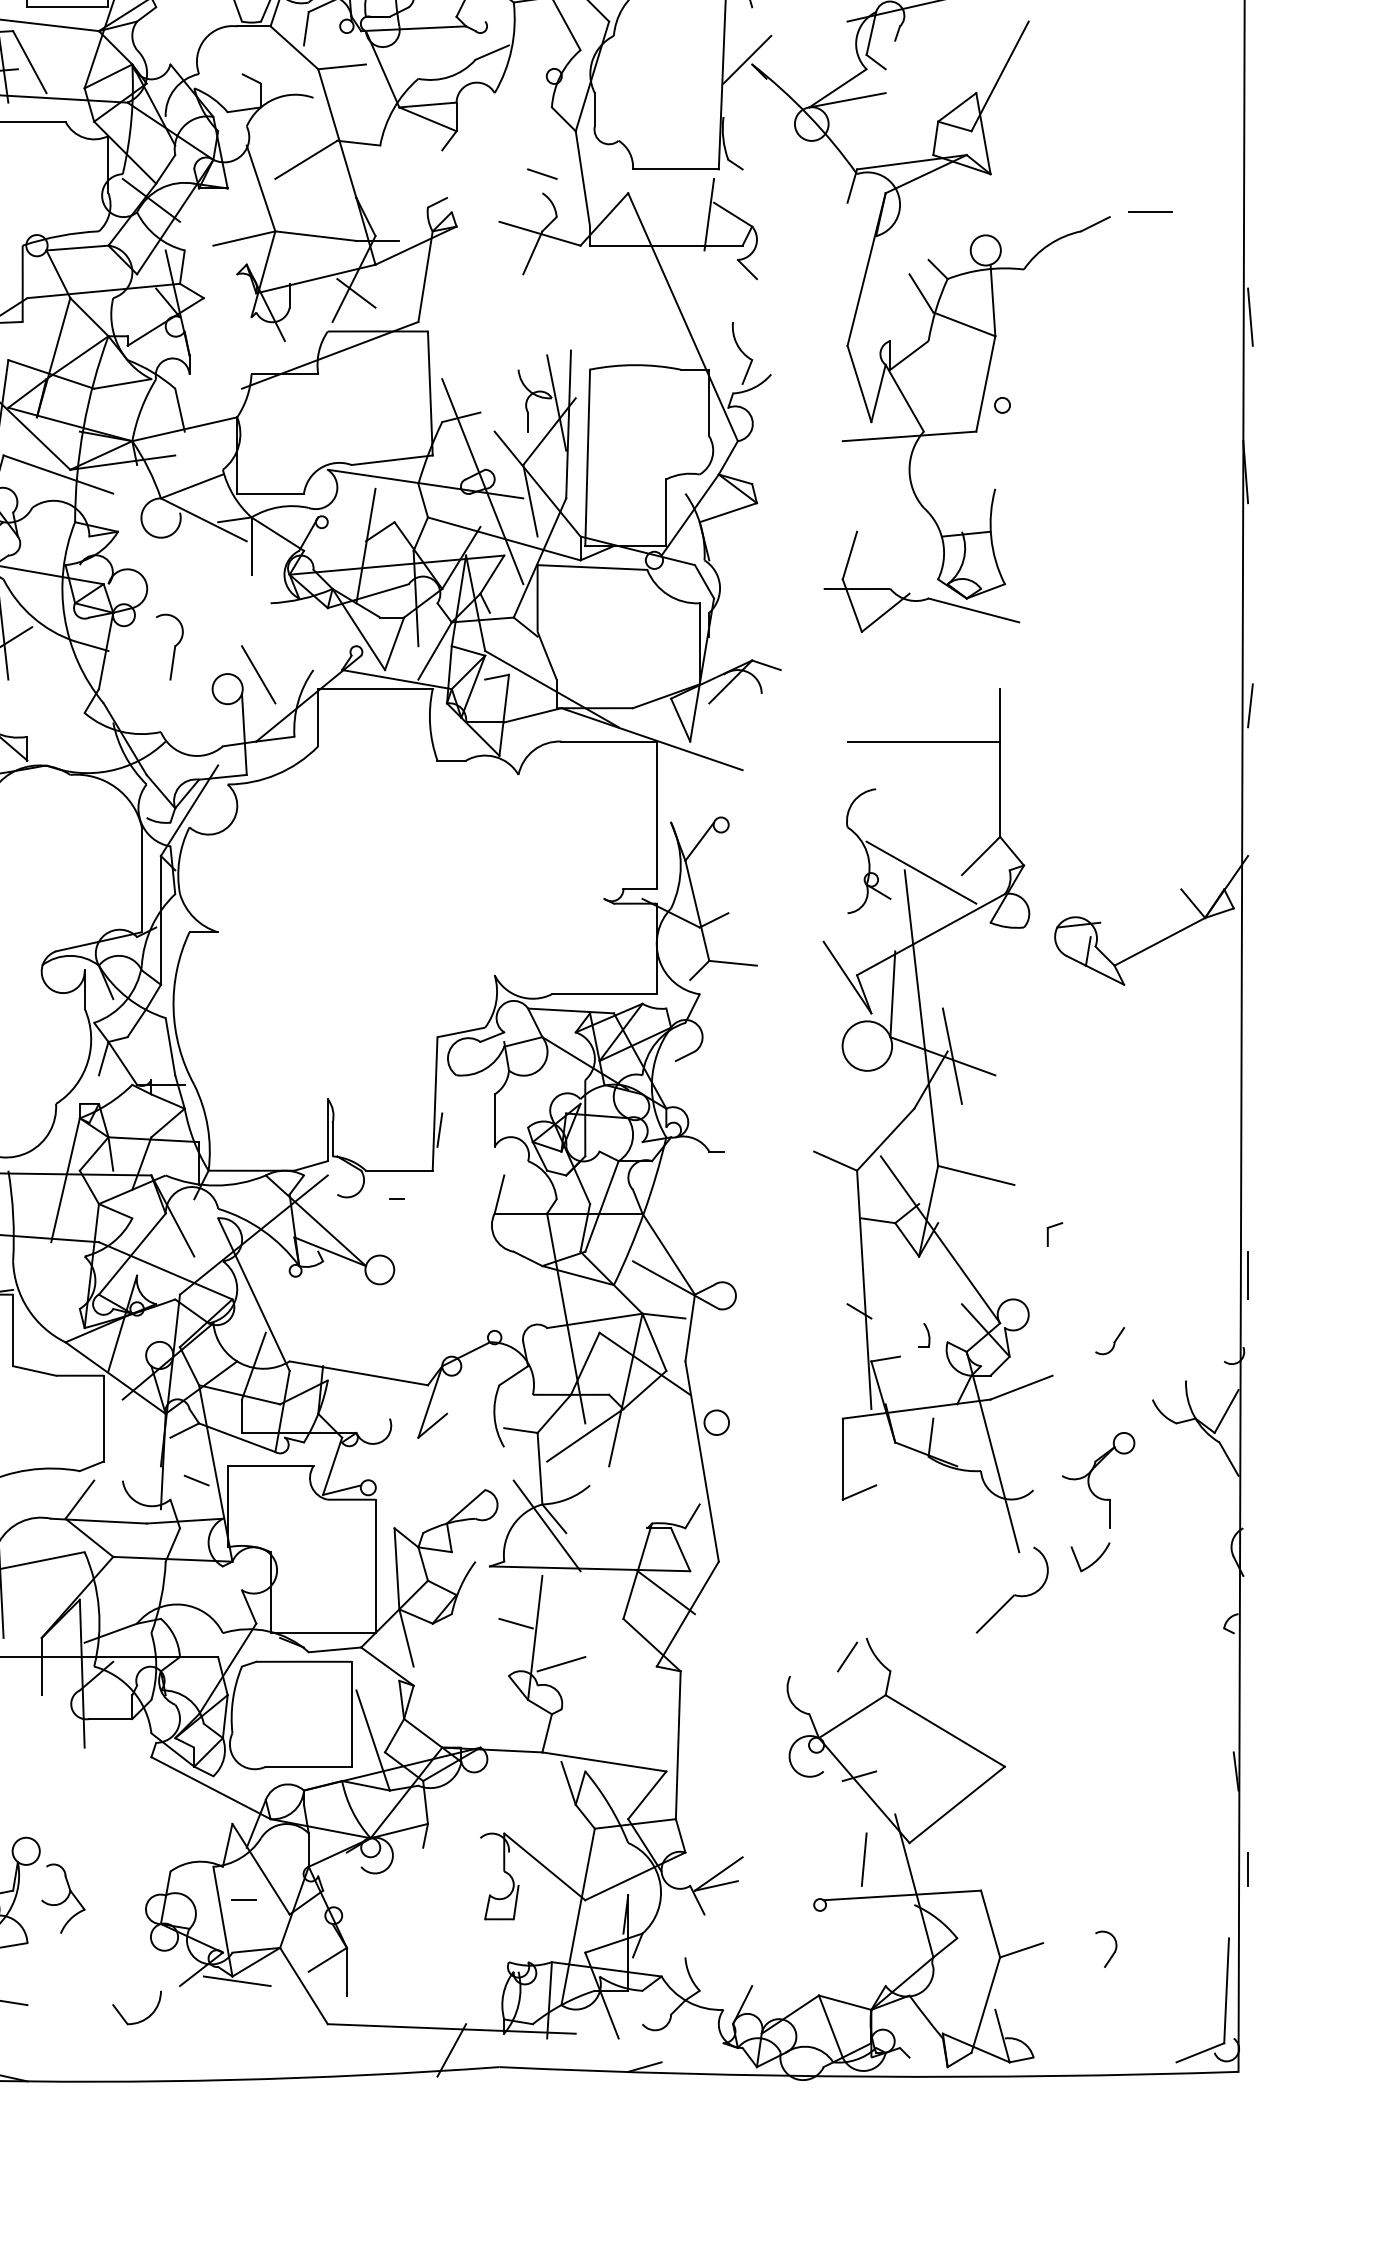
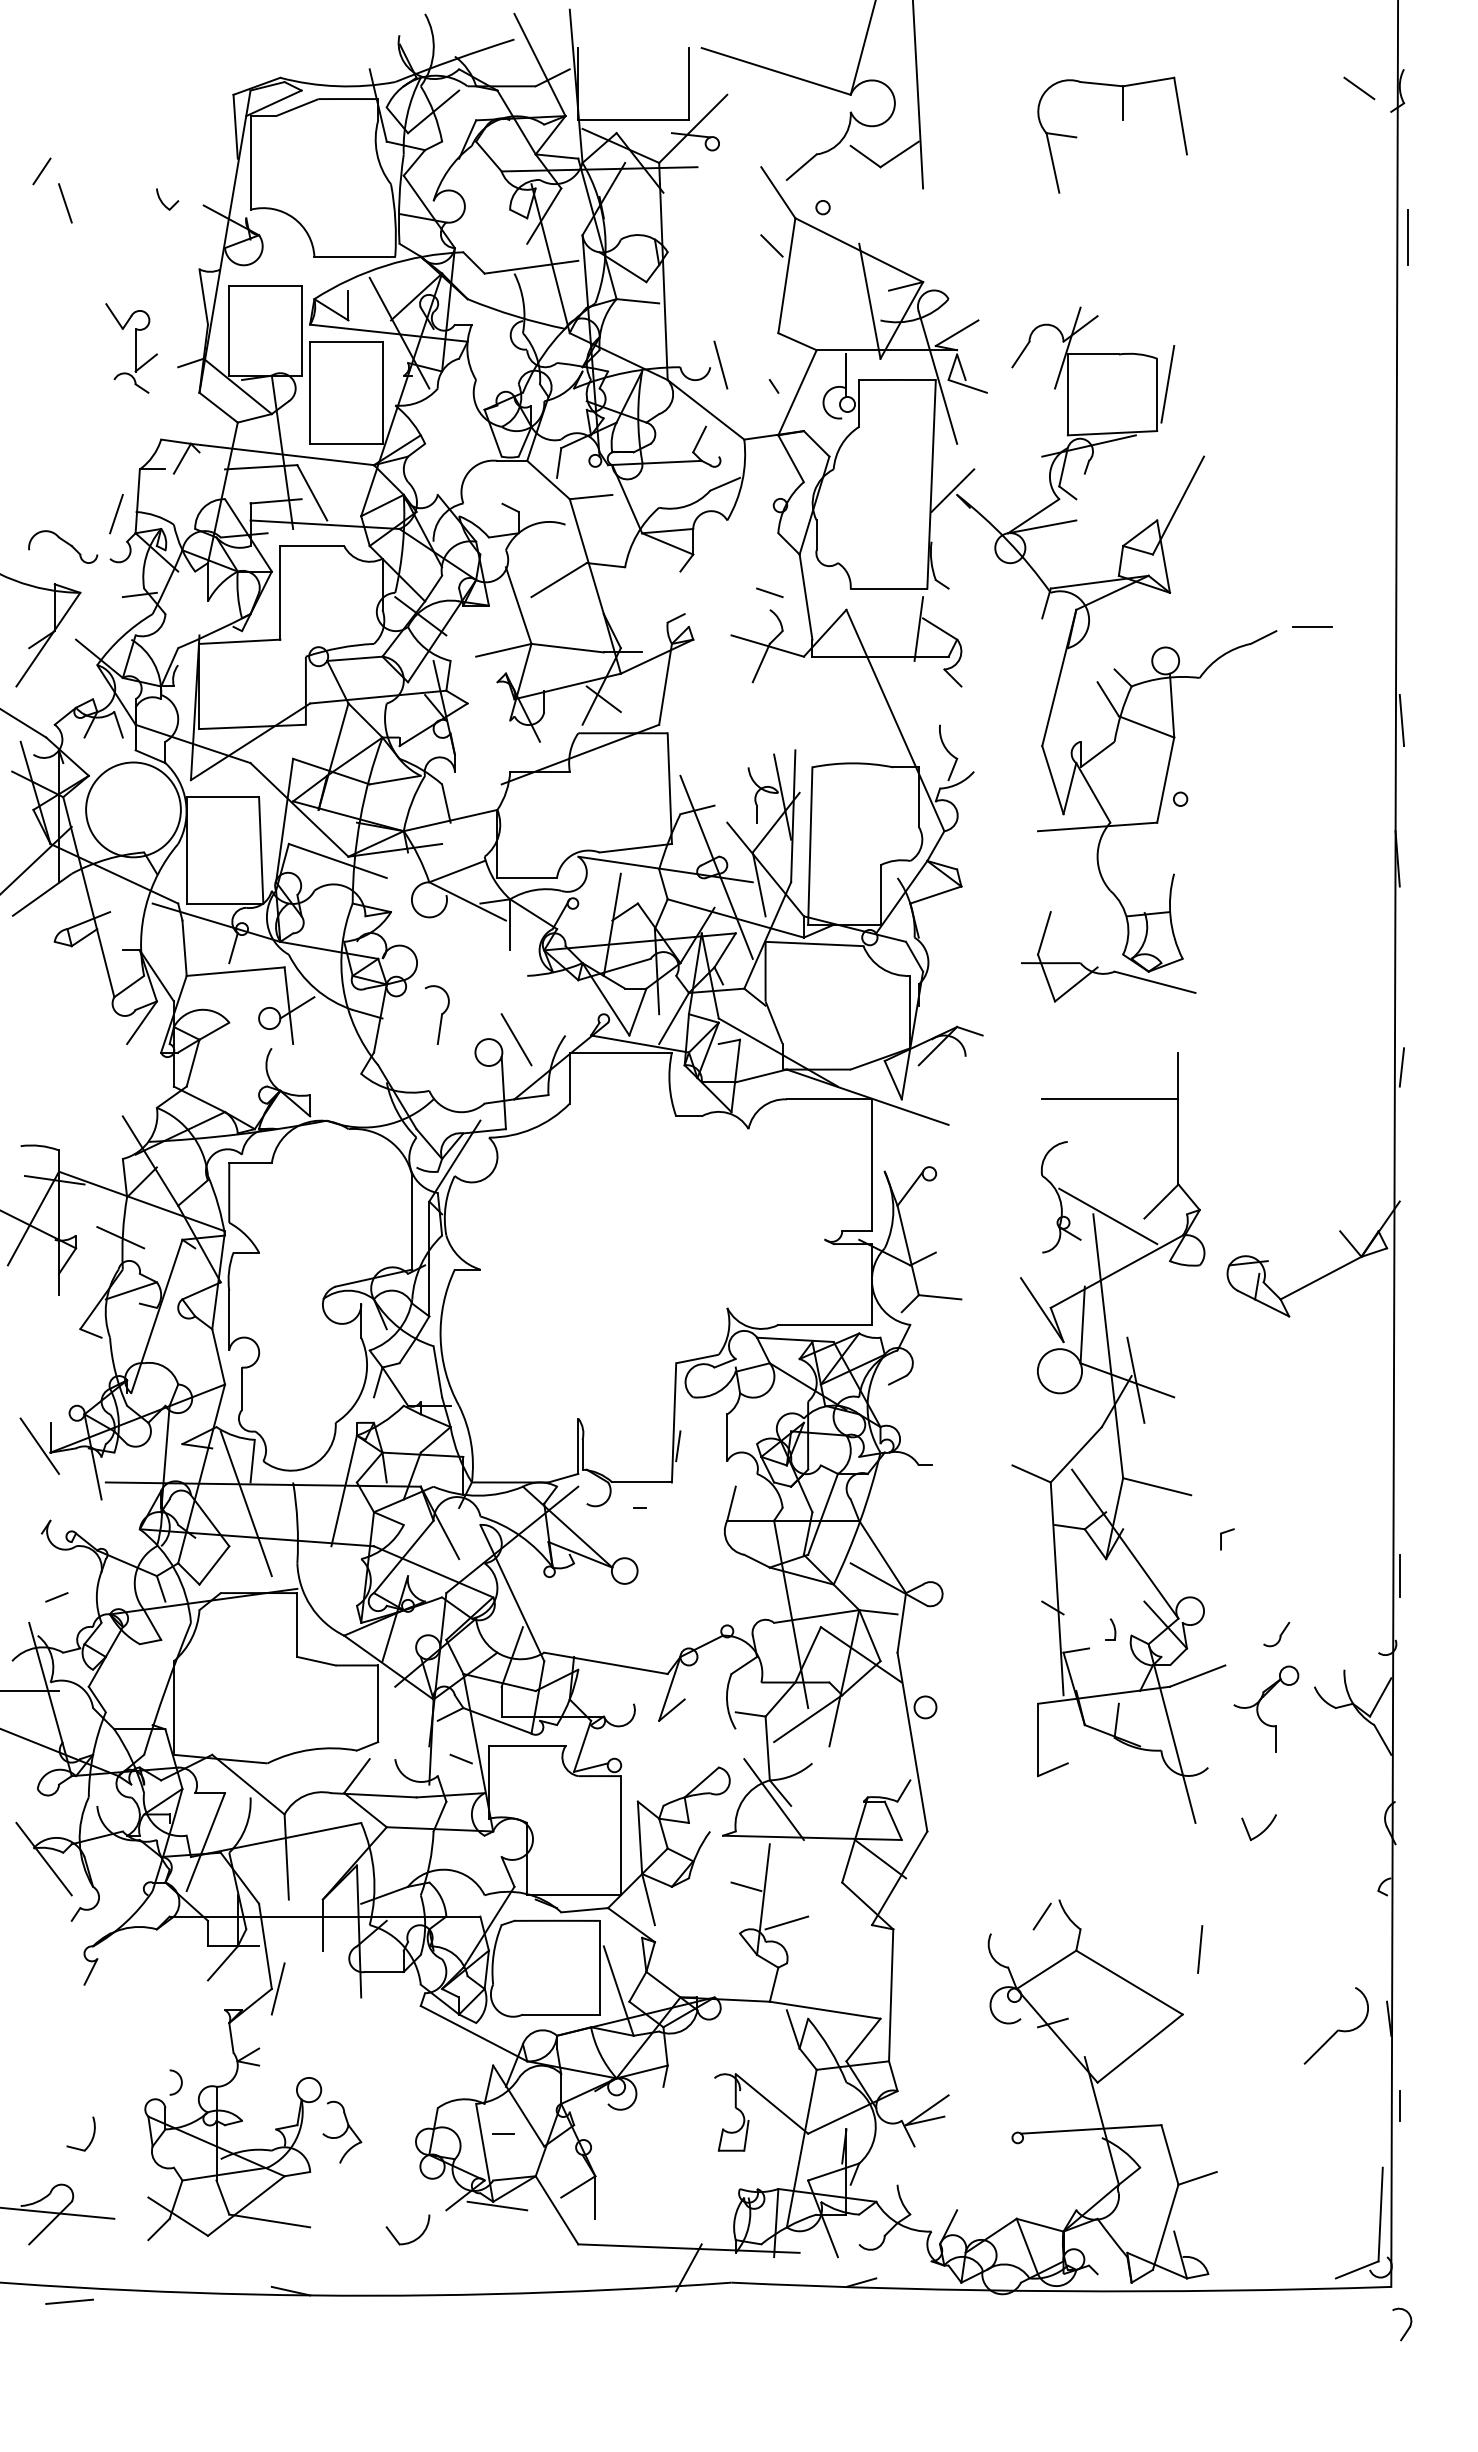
part: (1089, 1479) -> (1258, 1708), moved
part: (1011, 1589) -> (1335, 2025), moved
line: (864, 1859) -> (1200, 1949), moved
part: (1112, 1953) -> (1407, 2328), moved

